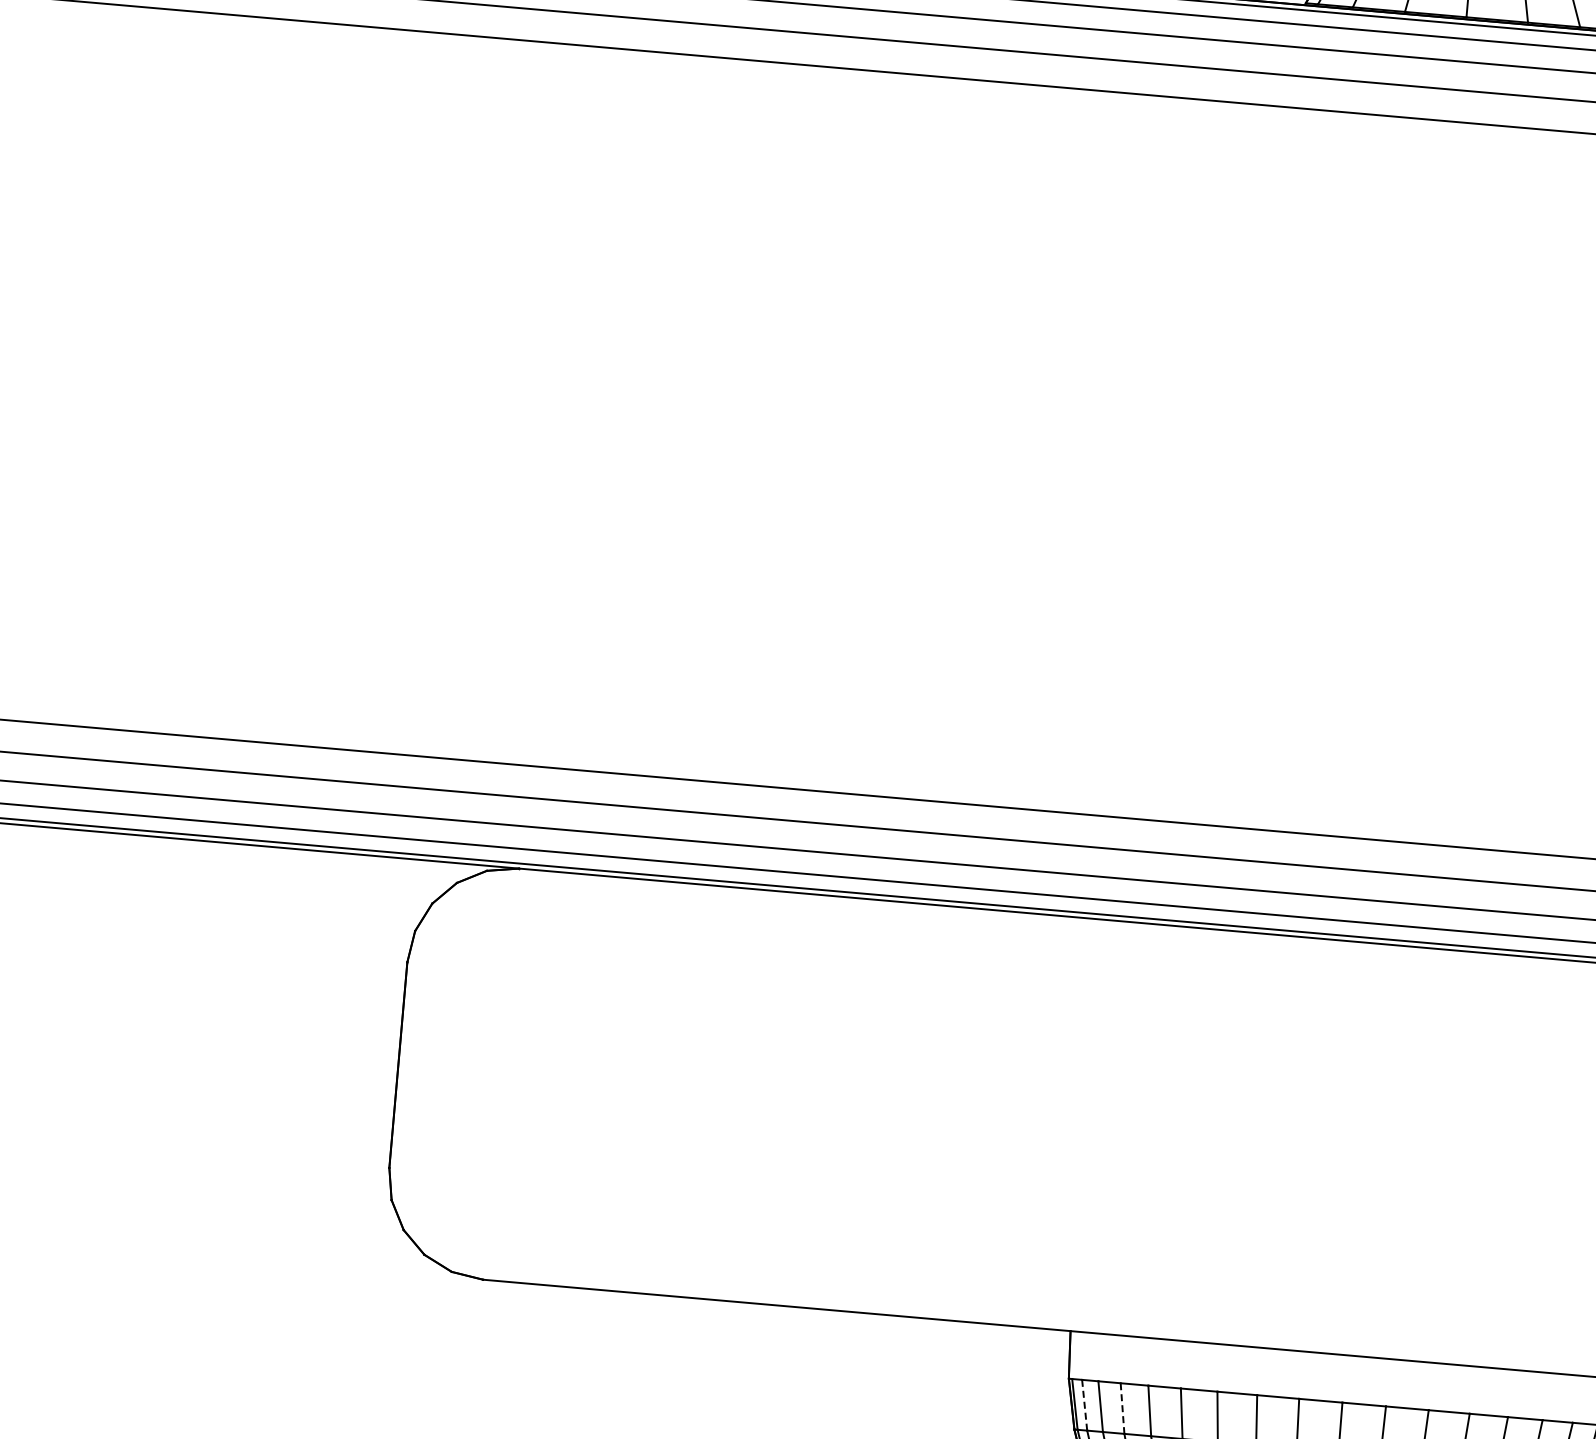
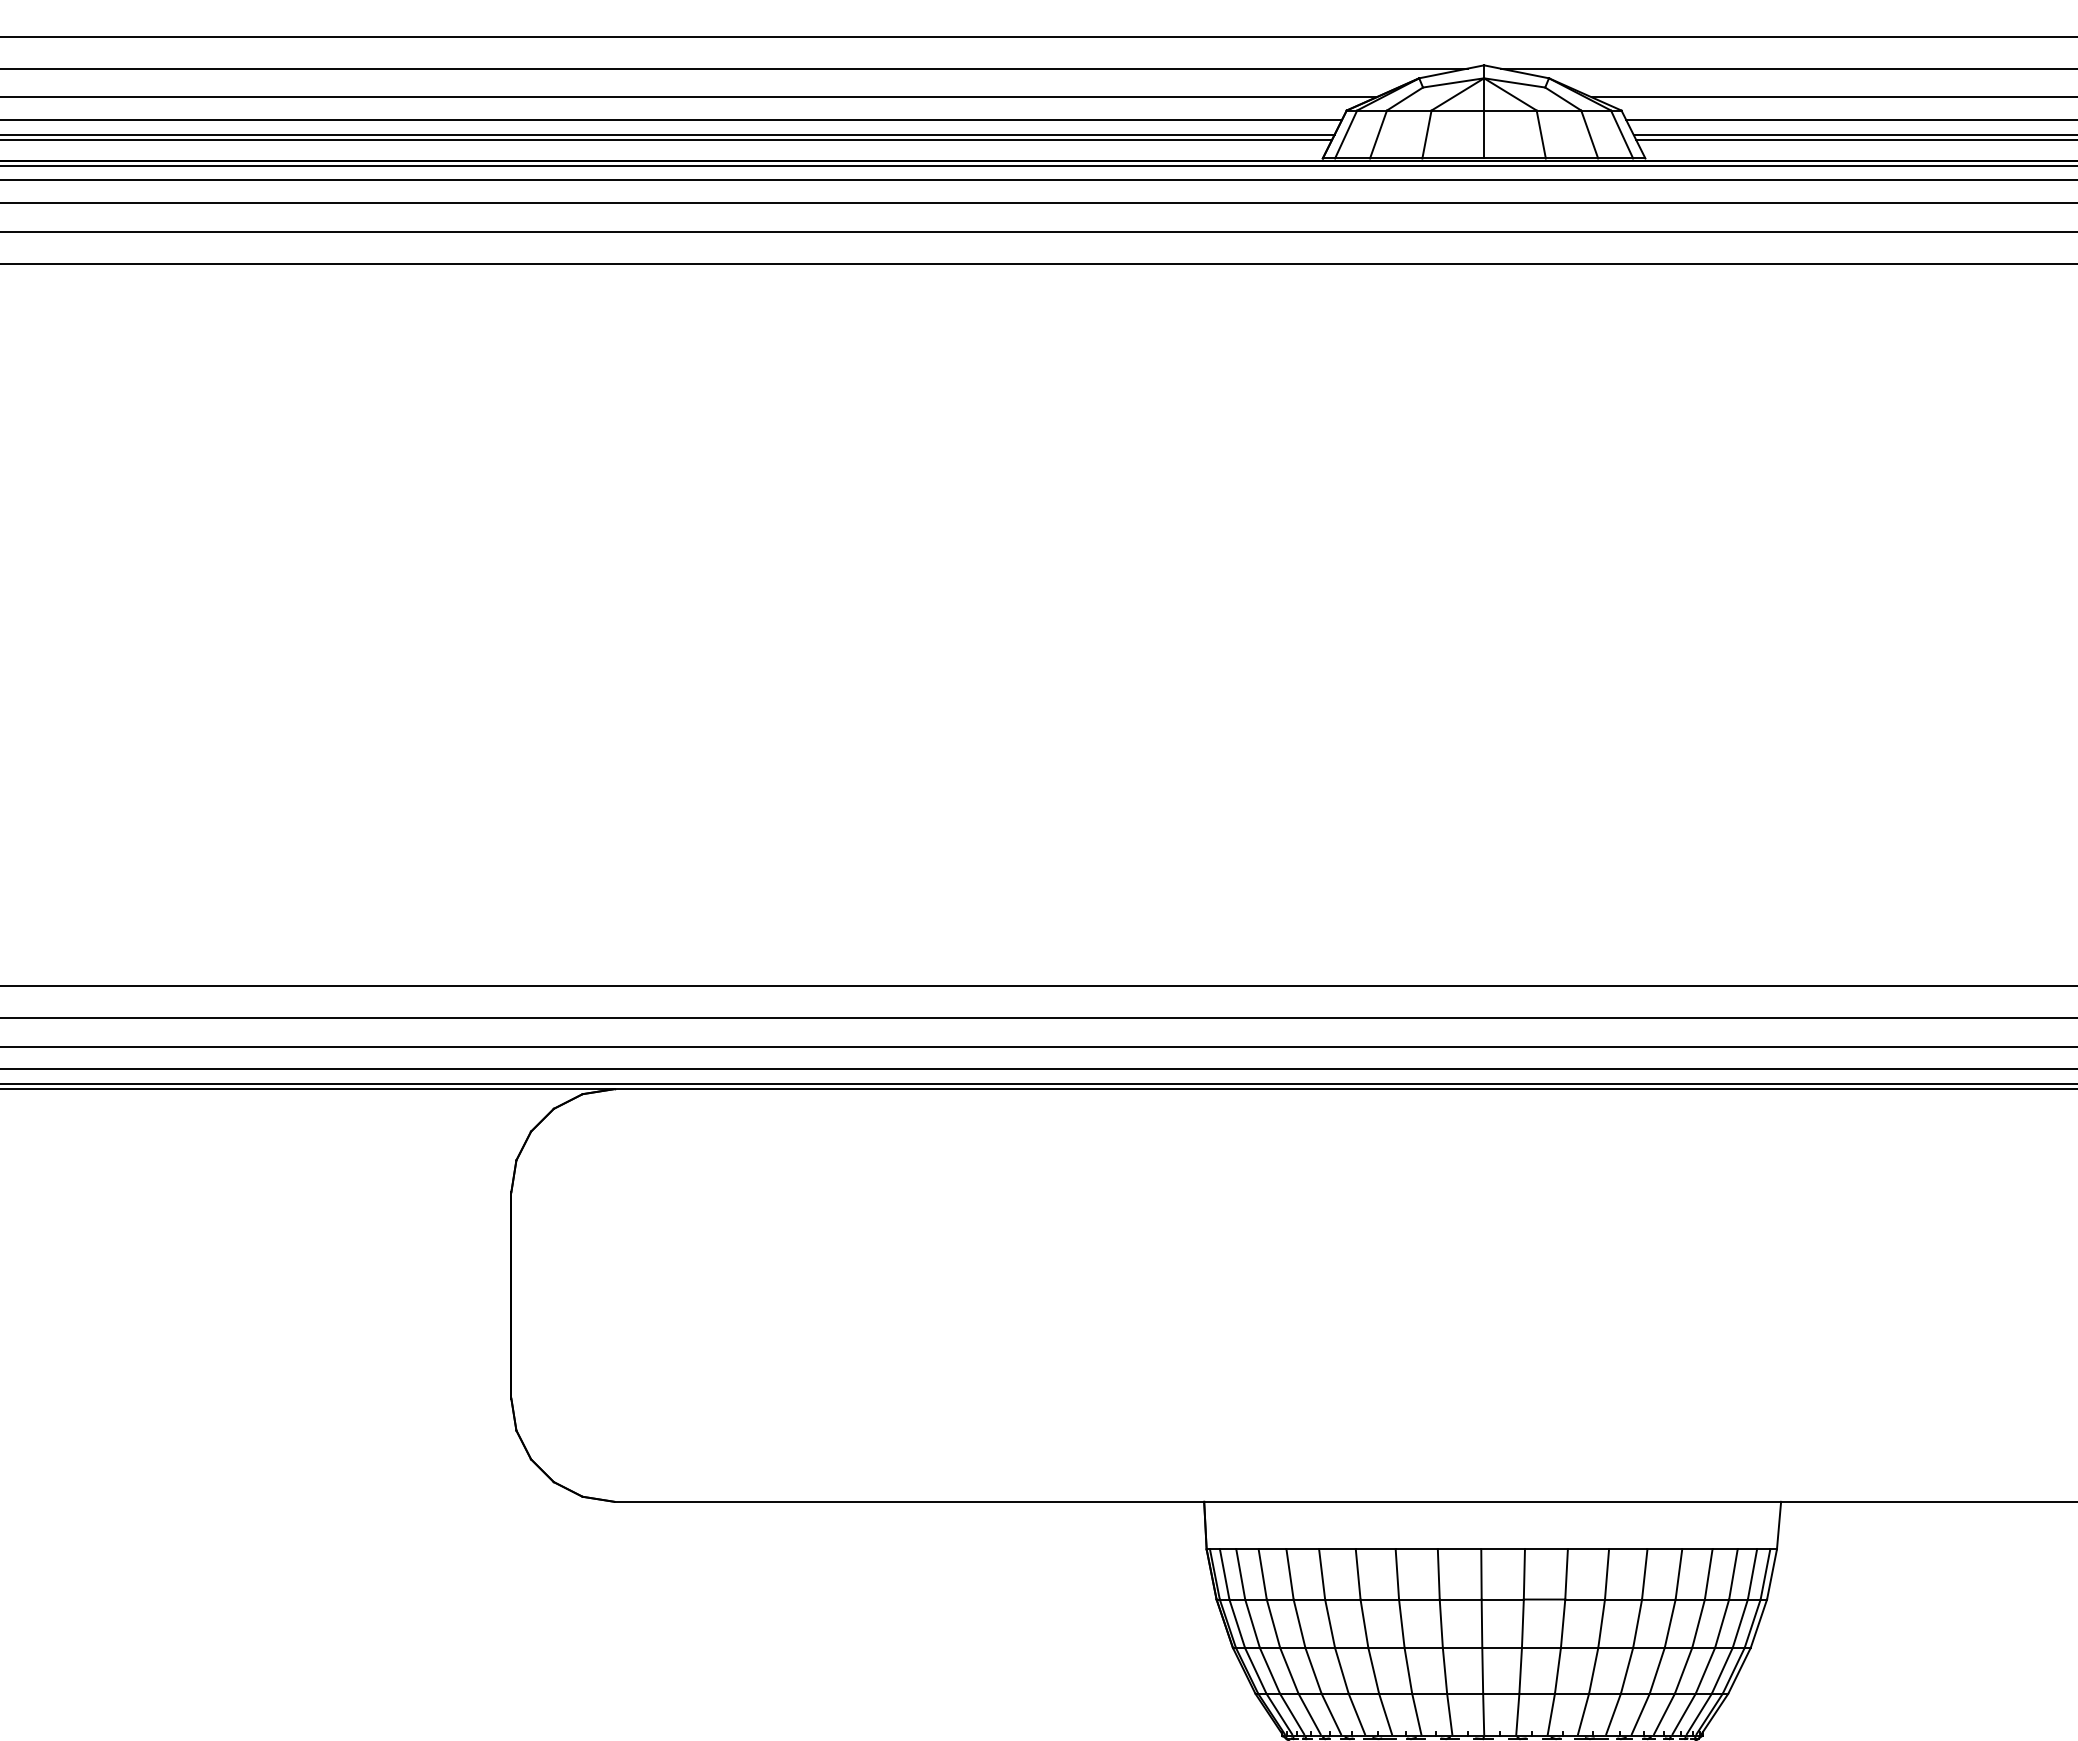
line: (1084, 1405) -> (1224, 1574), dashed -> solid
line: (1122, 1408) -> (1262, 1574), dashed -> solid

